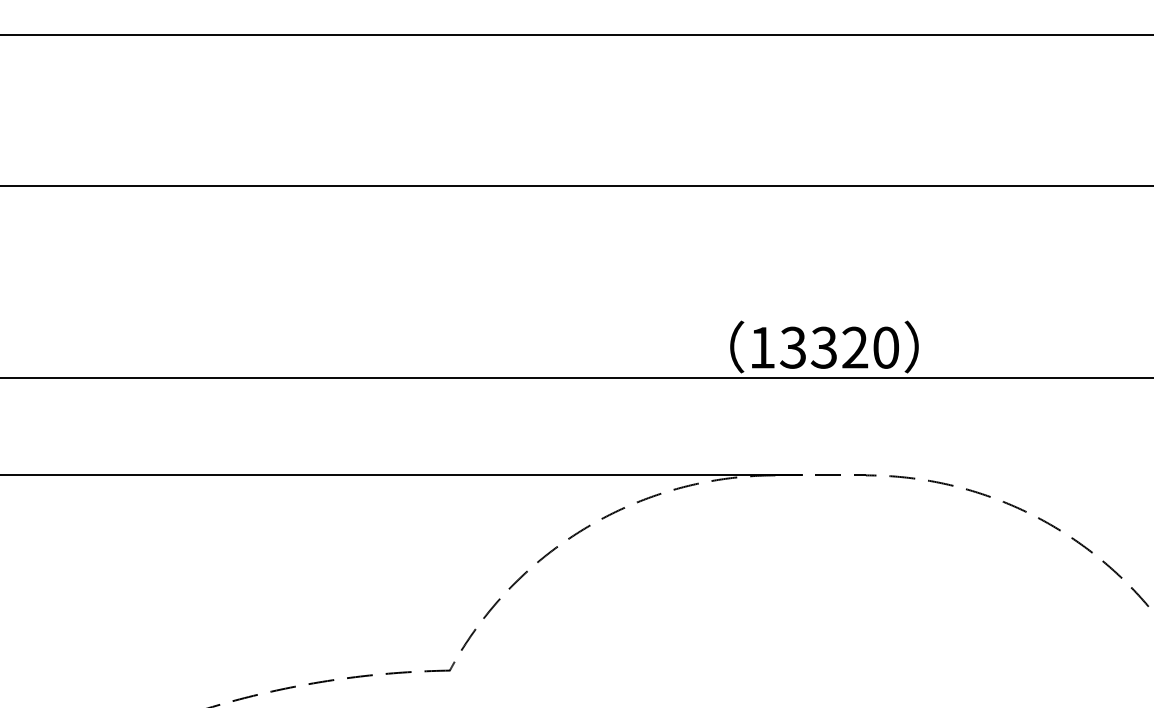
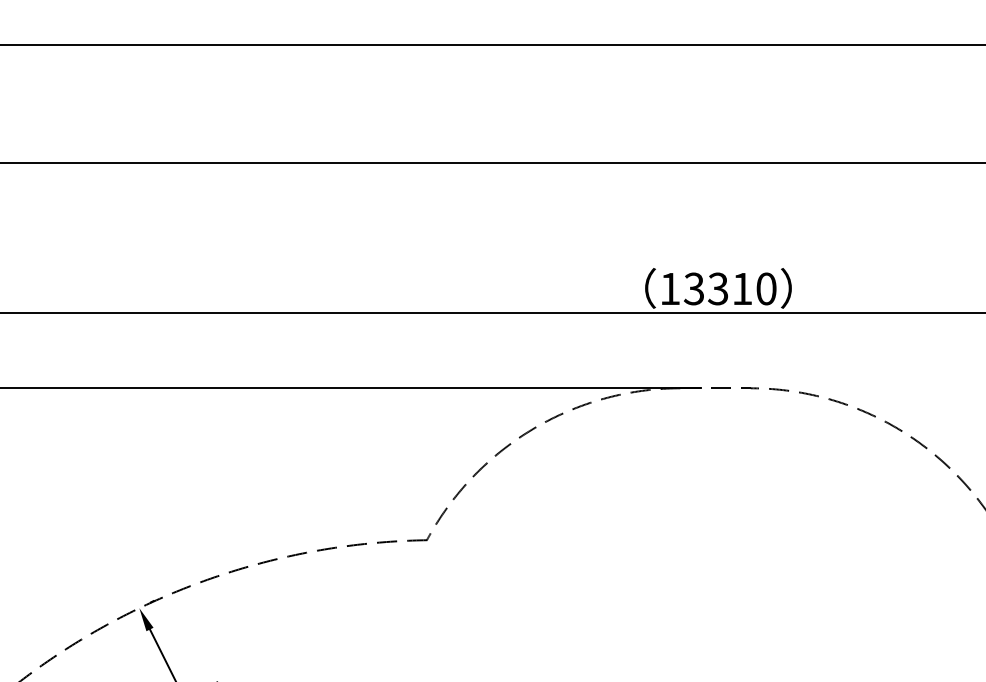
text: (855, 347) -> (742, 288), 13320 -> 13310

